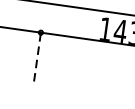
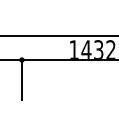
line: (37, 56) -> (21, 79), dashed -> solid

